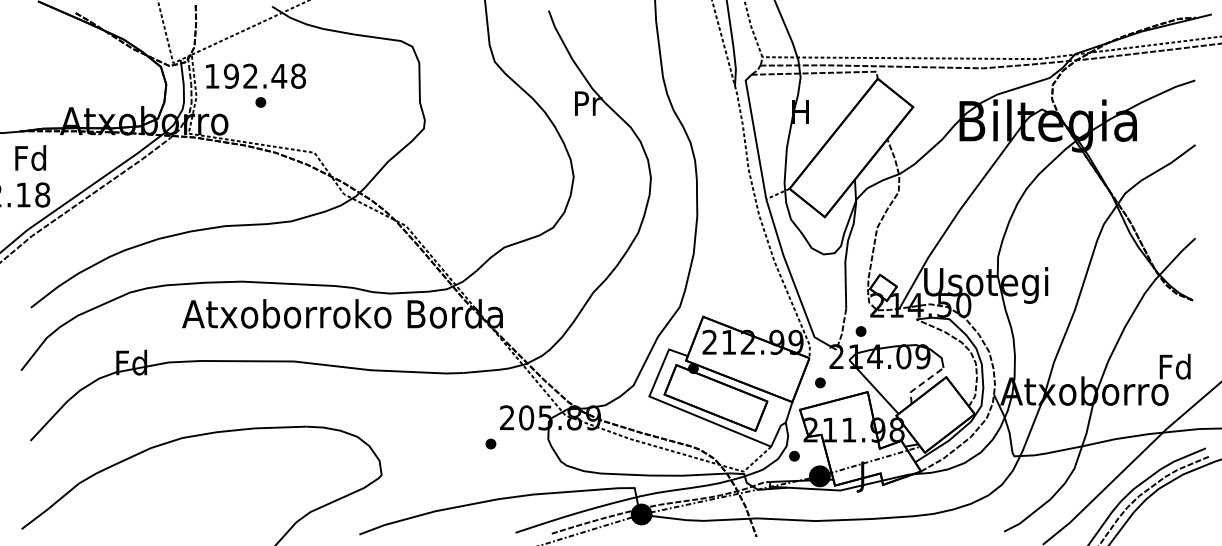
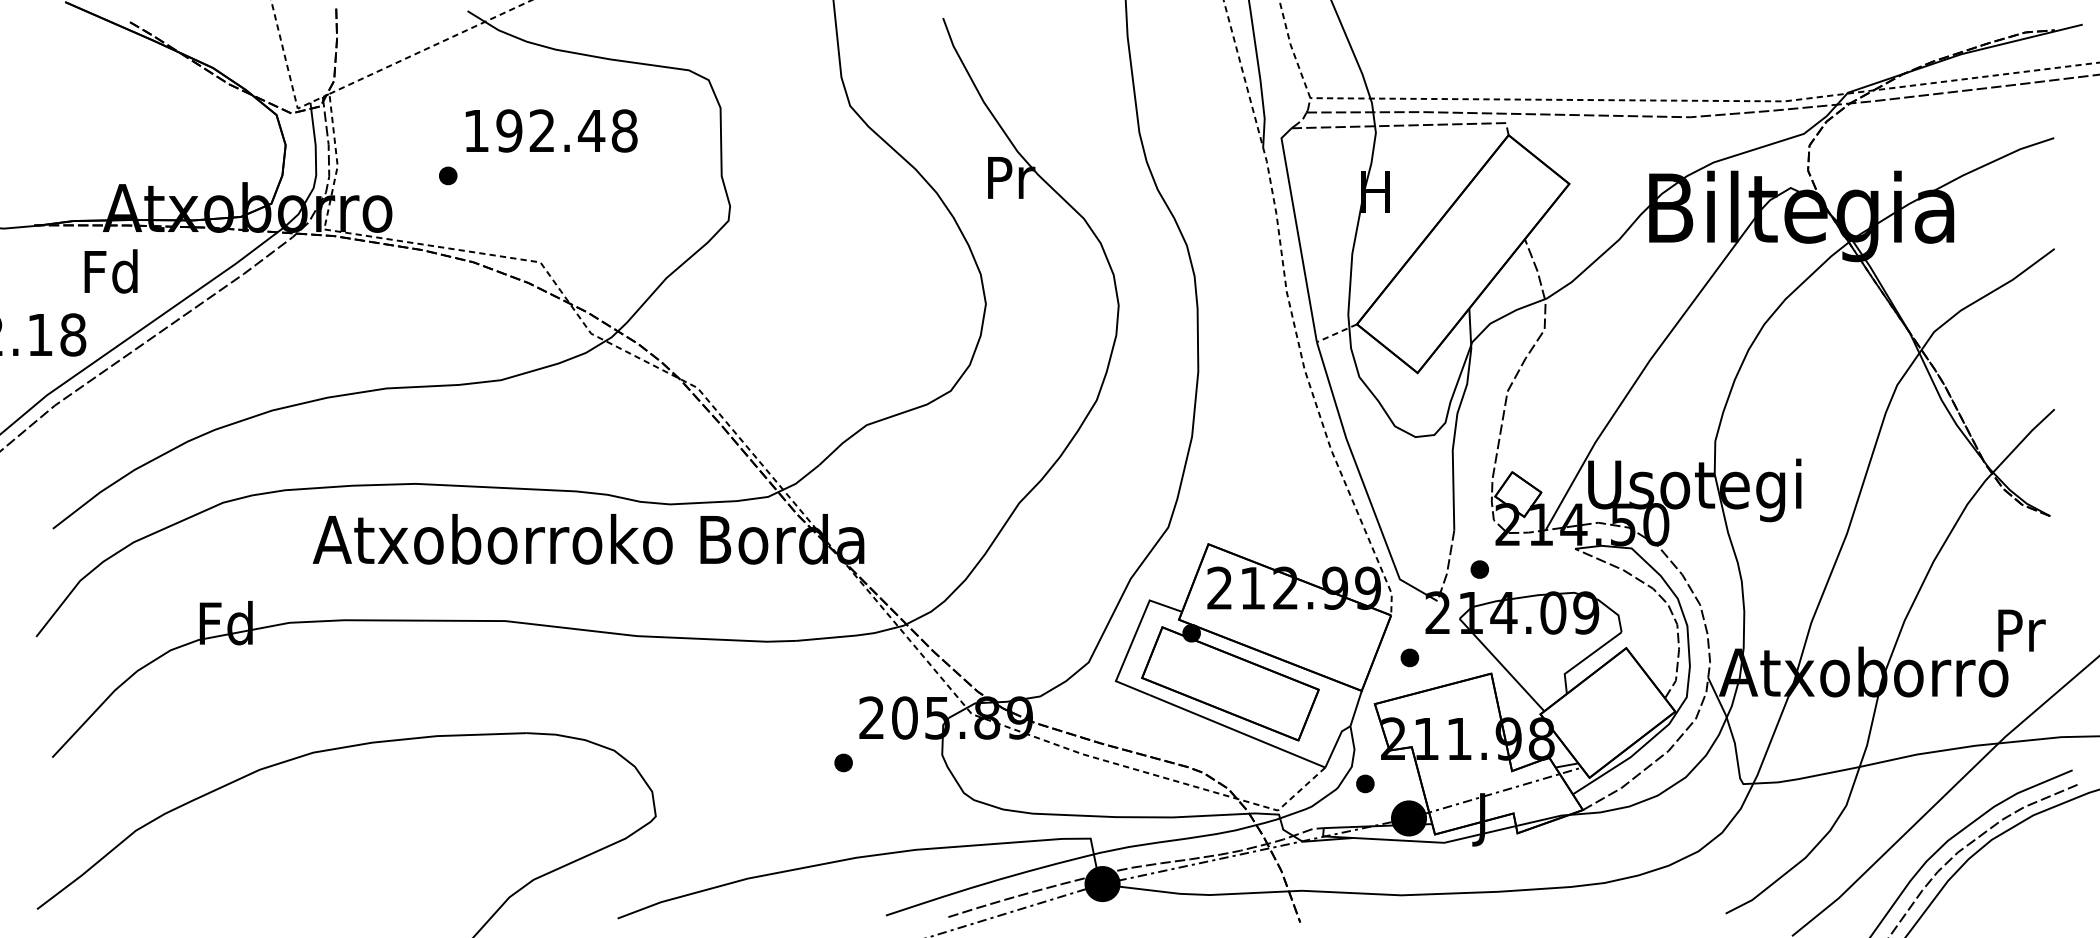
text: (255, 75) -> (550, 129), moved
text: (30, 157) -> (110, 270), moved
text: (1174, 366) -> (2018, 629), Fd -> Pr
line: (922, 383) -> (1585, 658), dashed -> solid

